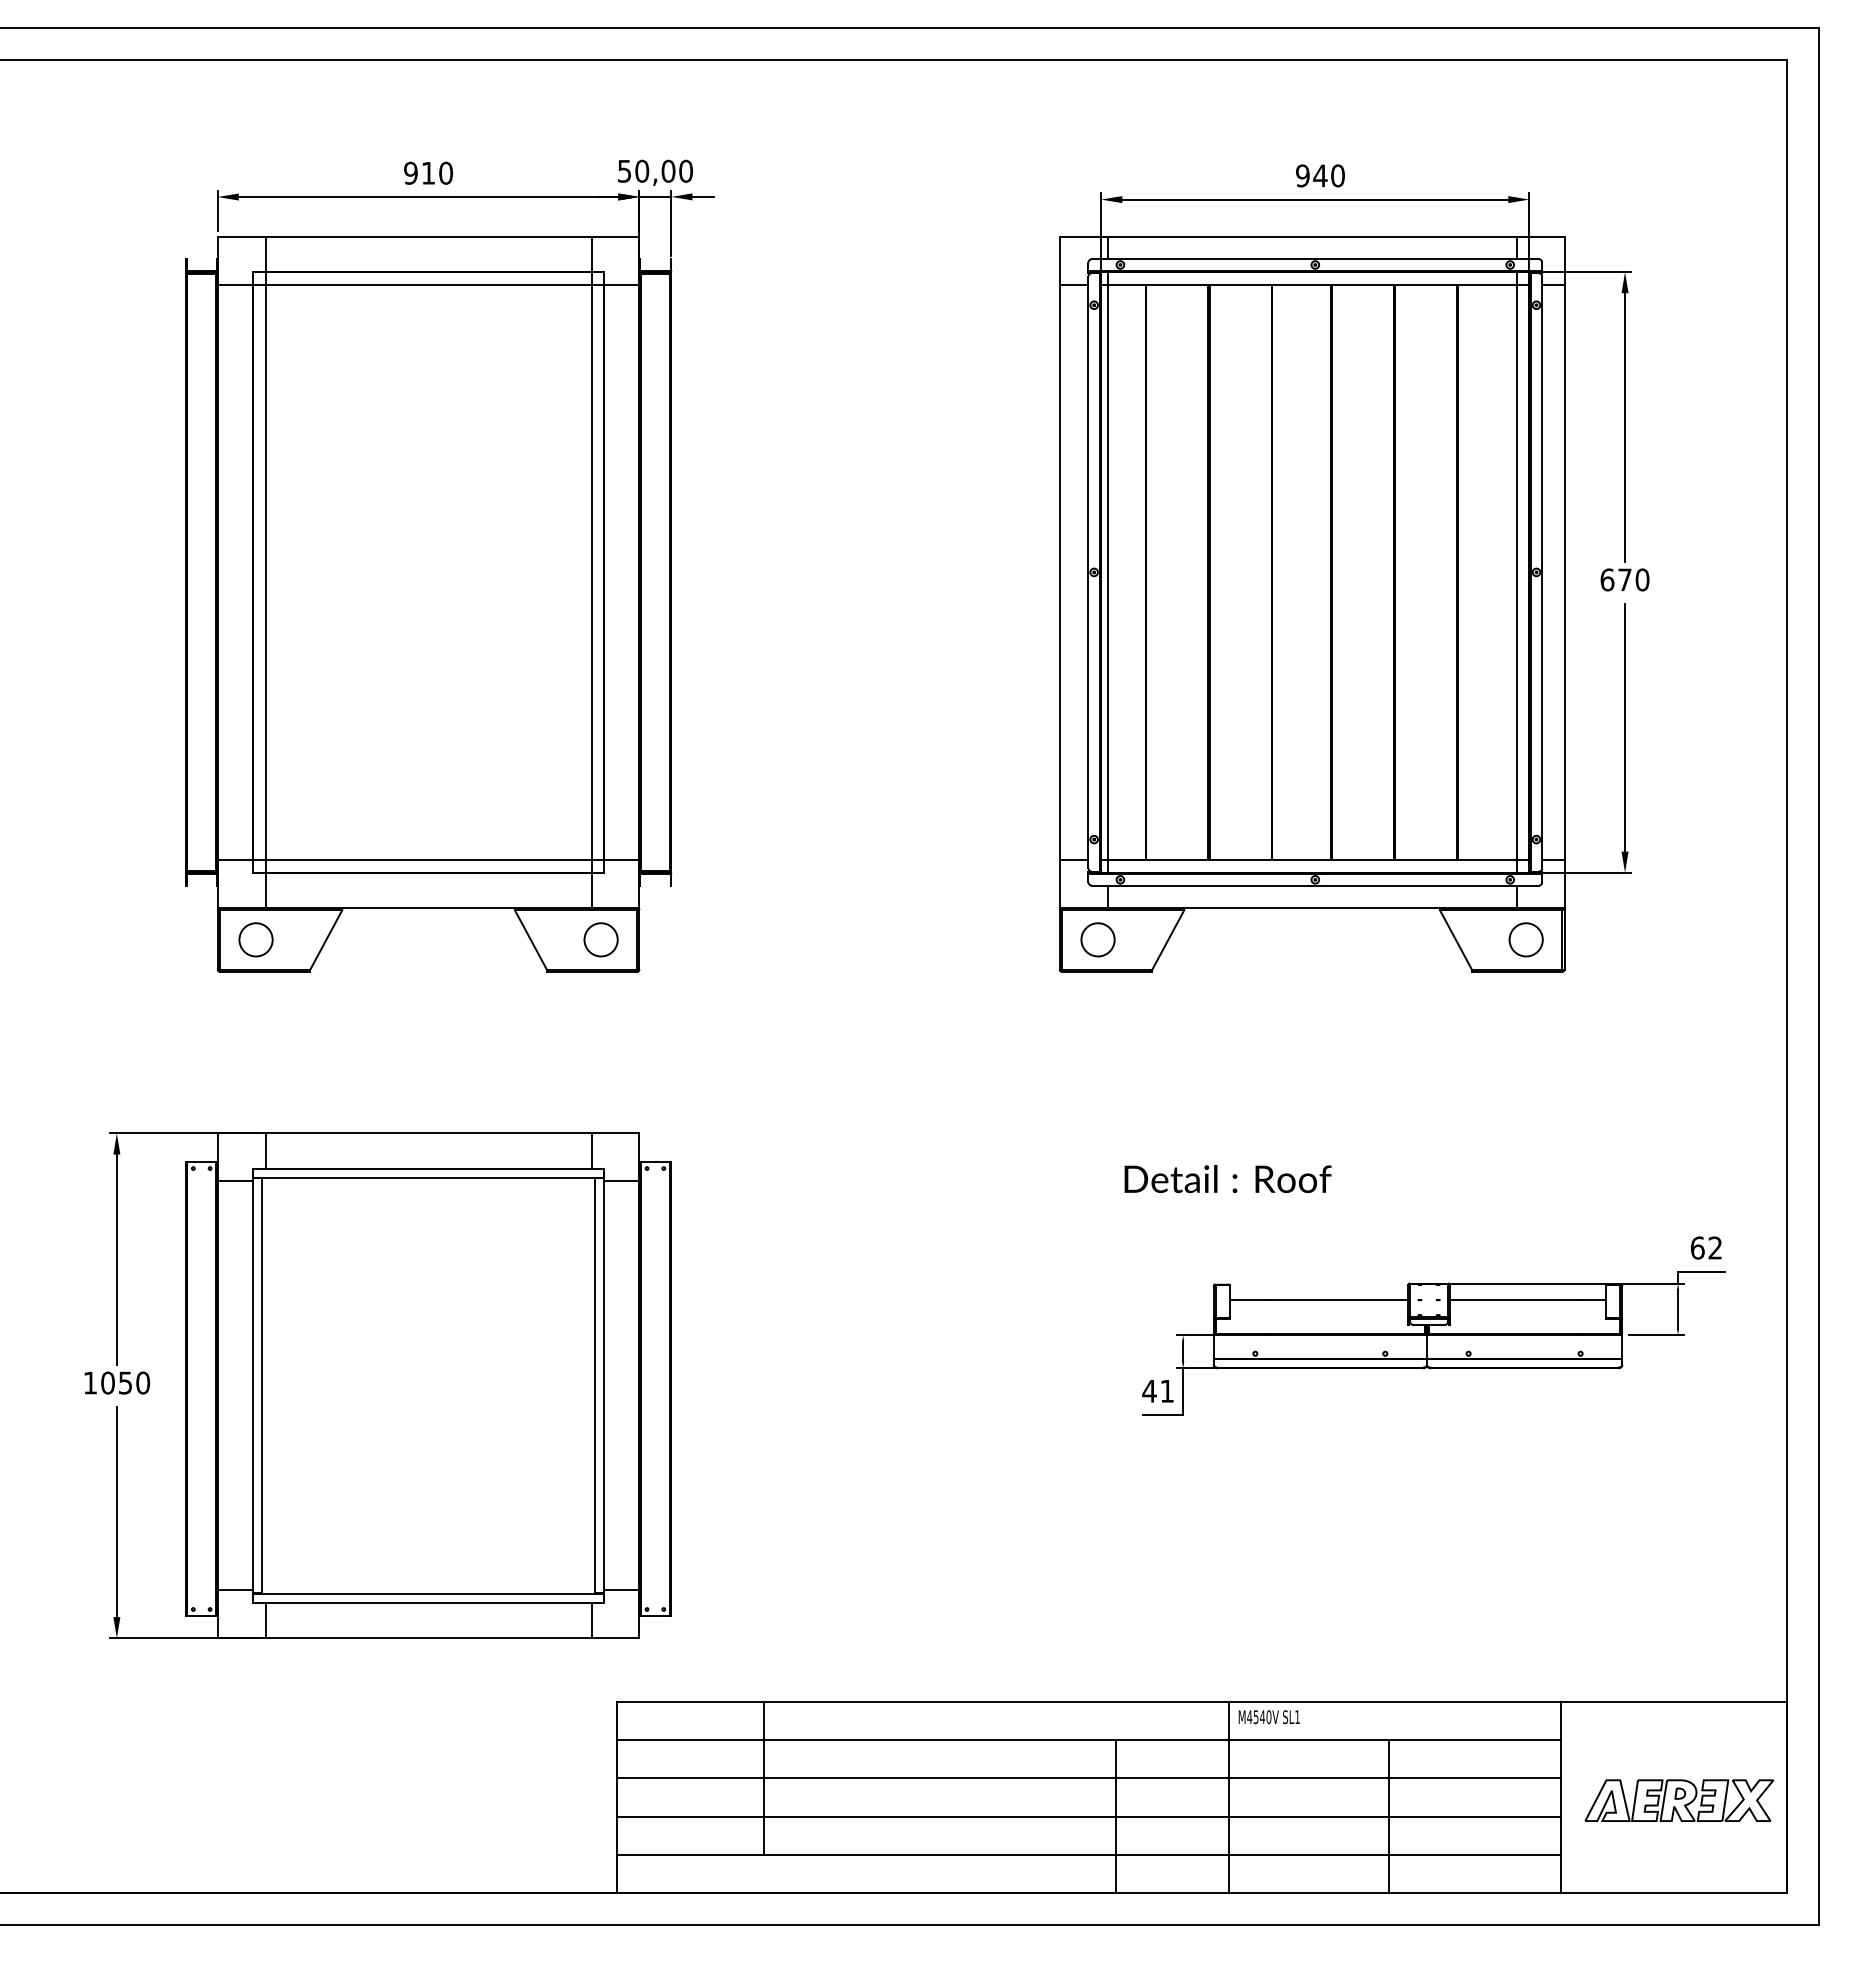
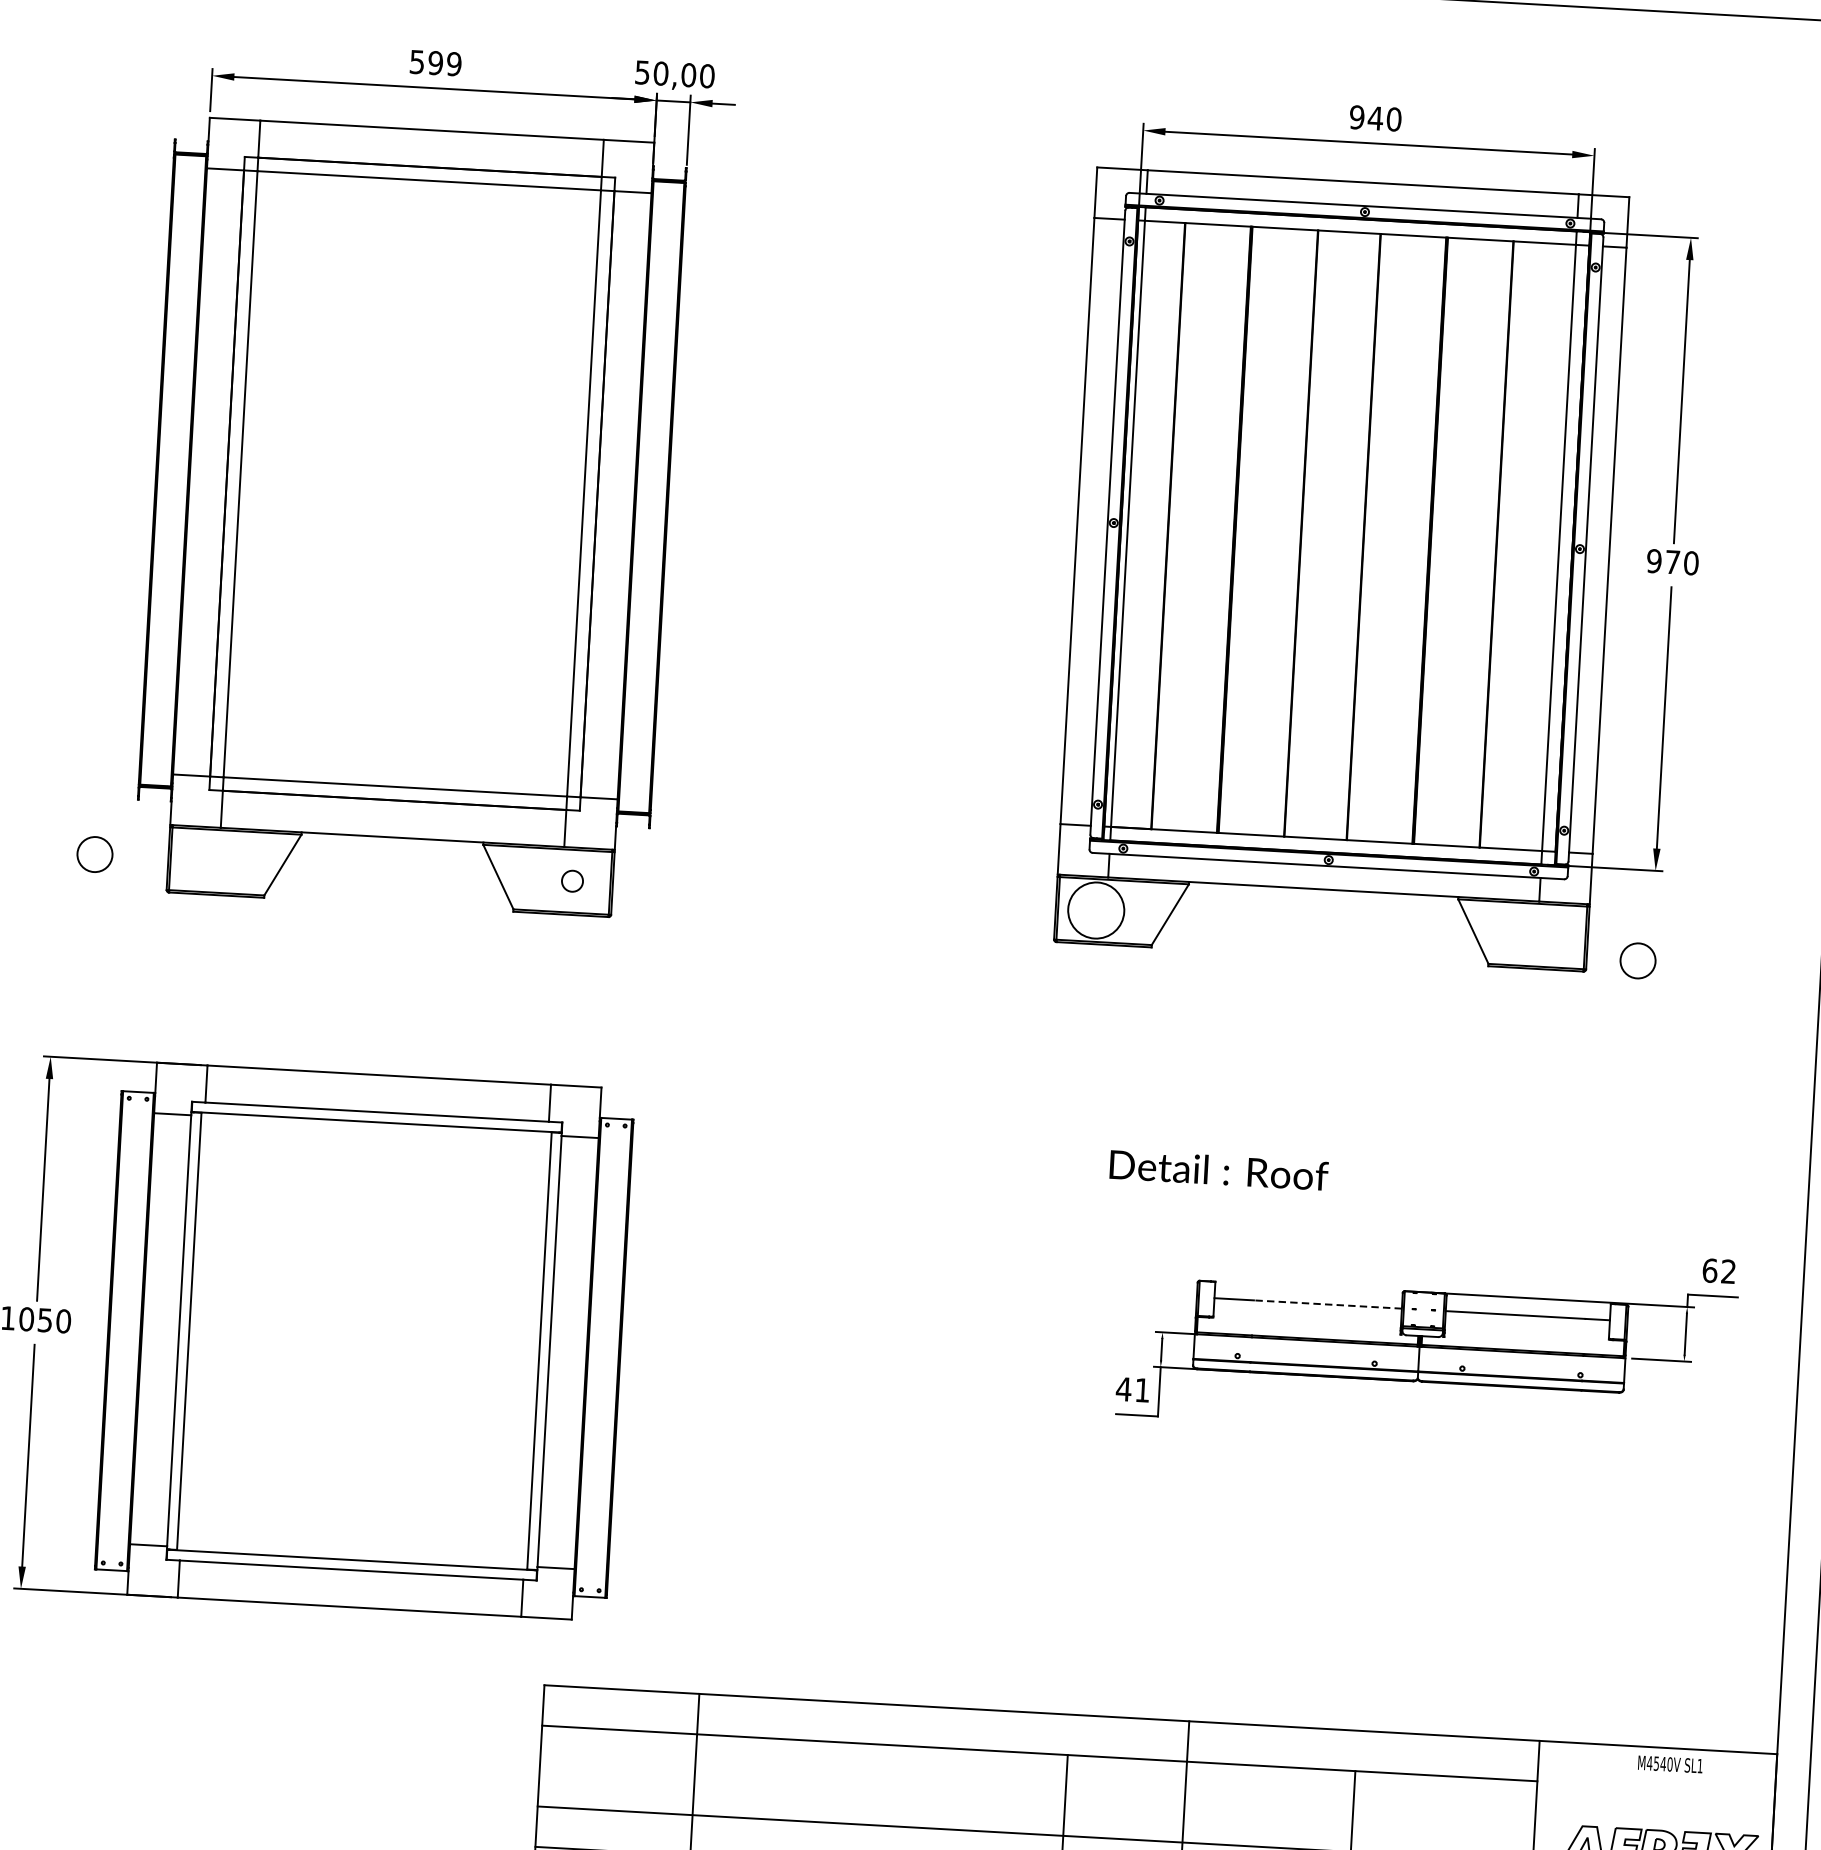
text: (428, 172) -> (435, 62), 910 -> 599
text: (1607, 579) -> (1654, 560), 670 -> 970
circle: (255, 939) -> (94, 854), moved
circle: (600, 939) -> (571, 880), size x0.6
circle: (1097, 939) -> (1095, 910), size x1.6
circle: (1525, 939) -> (1637, 960), moved
line: (1337, 1300) -> (1327, 1304), solid -> dashed
text: (1268, 1717) -> (1669, 1764), moved
line: (1089, 1778) -> (1037, 1793), removed

